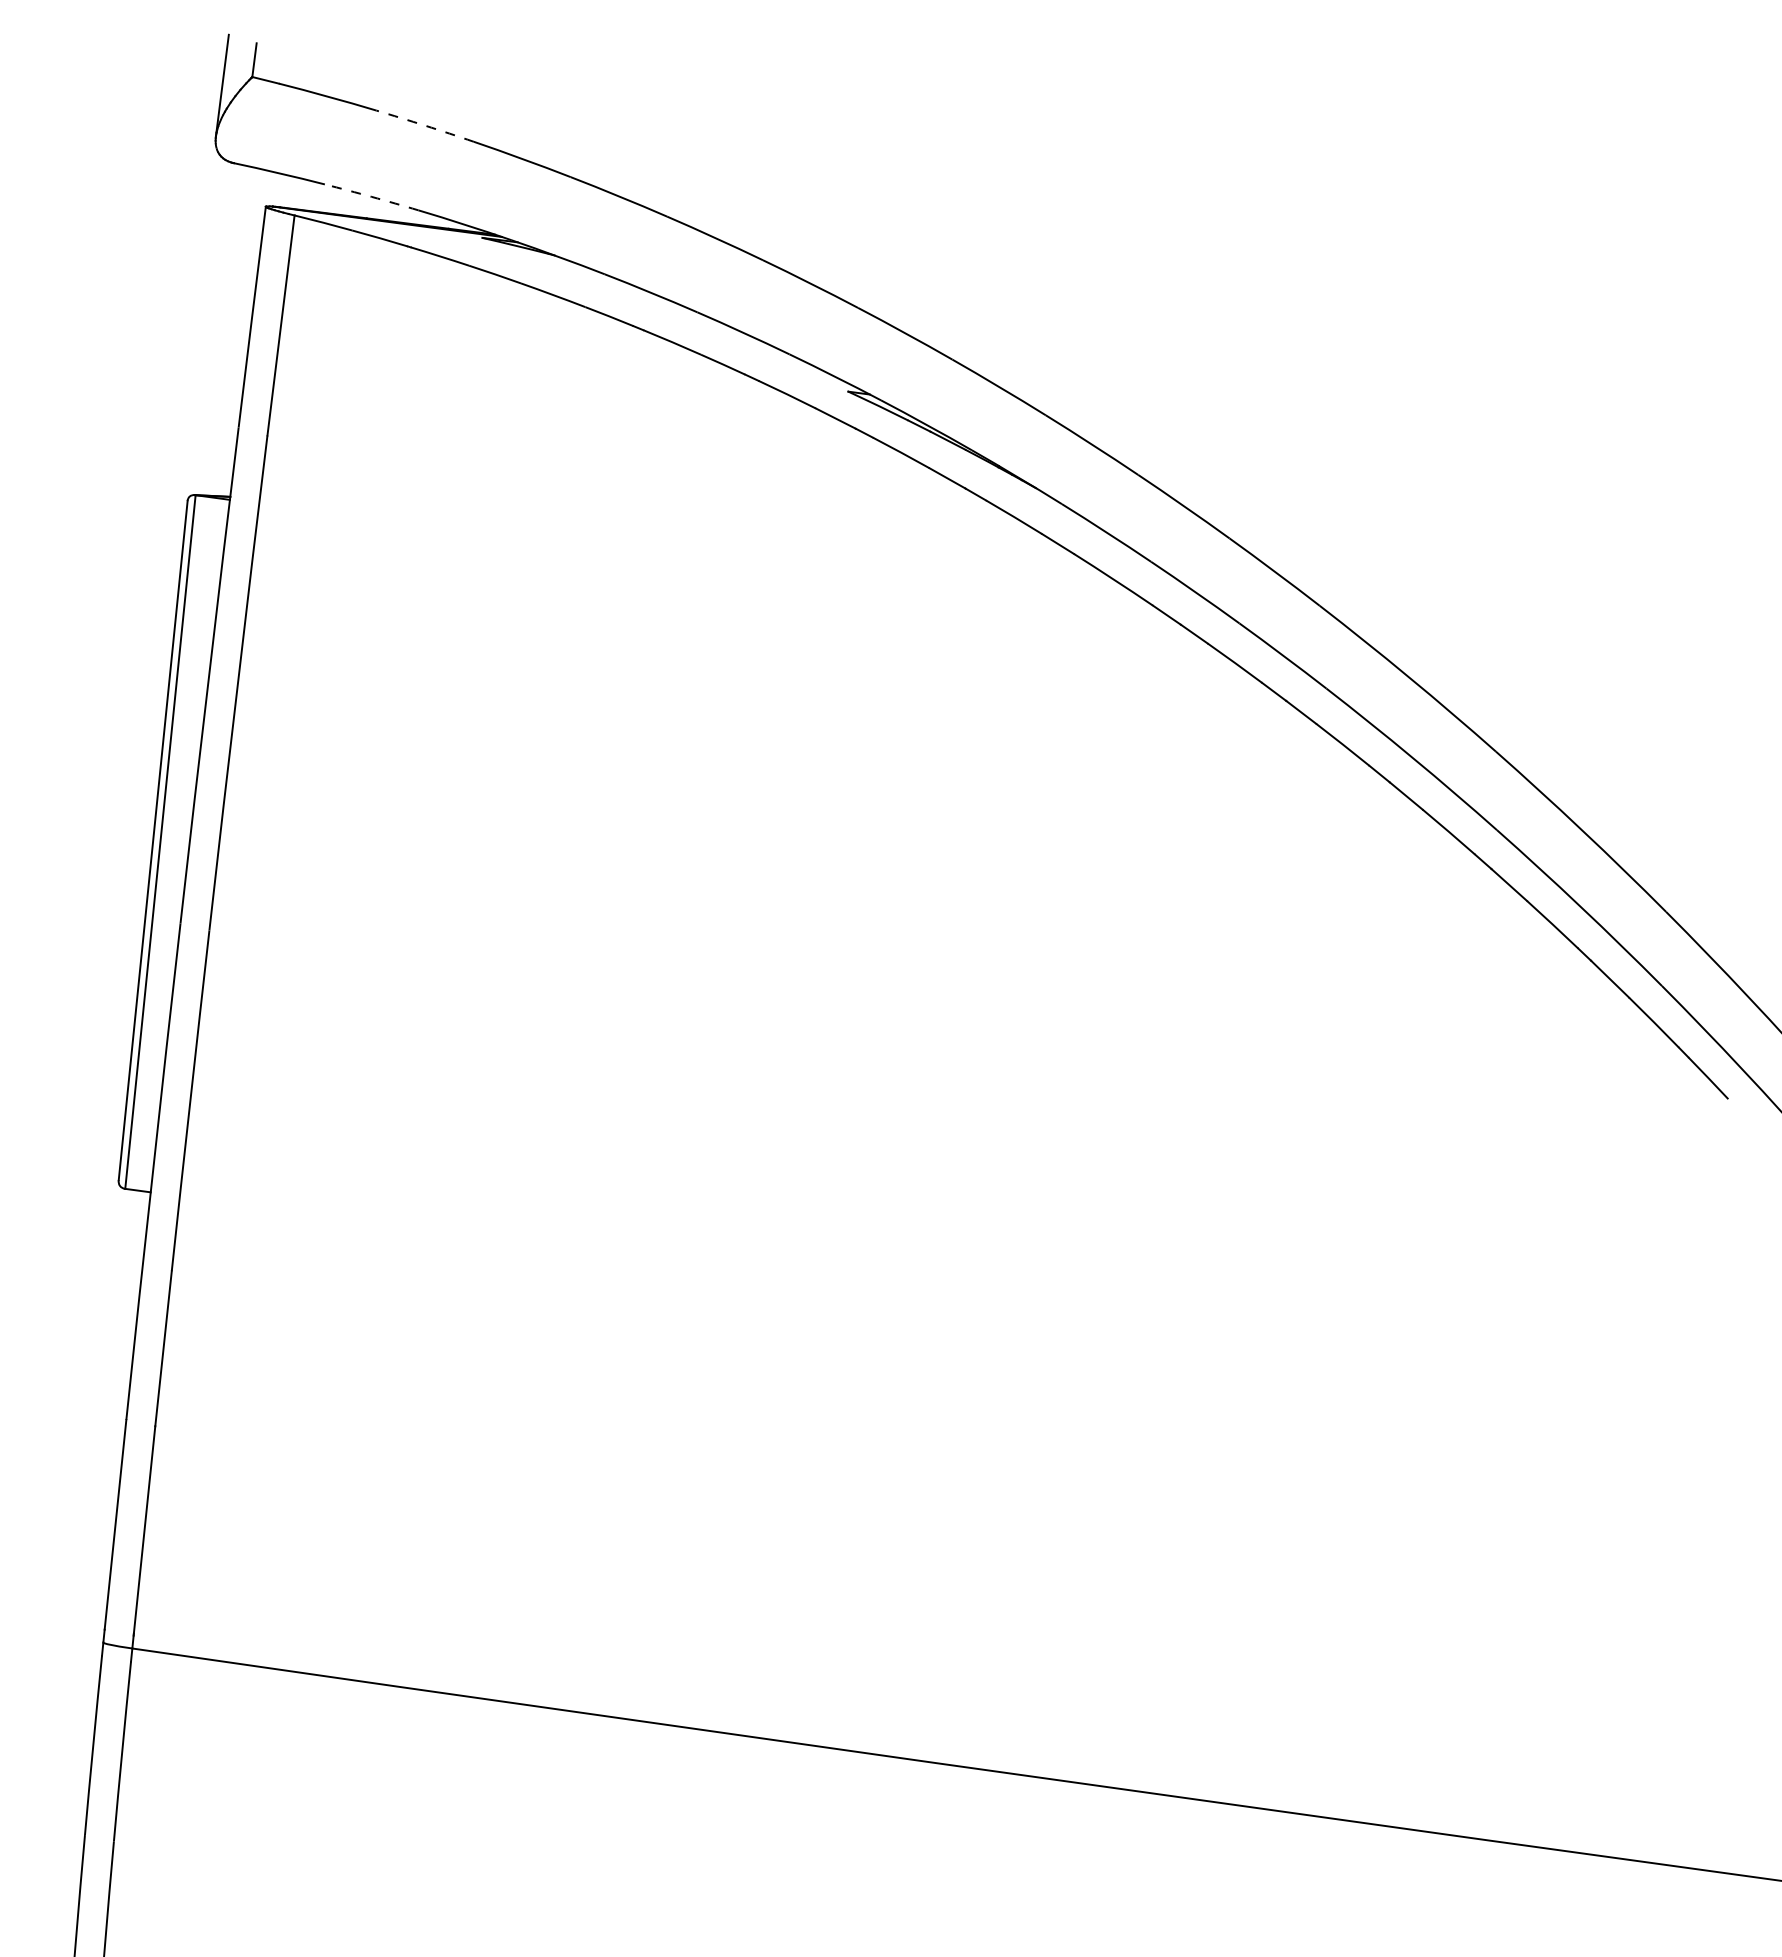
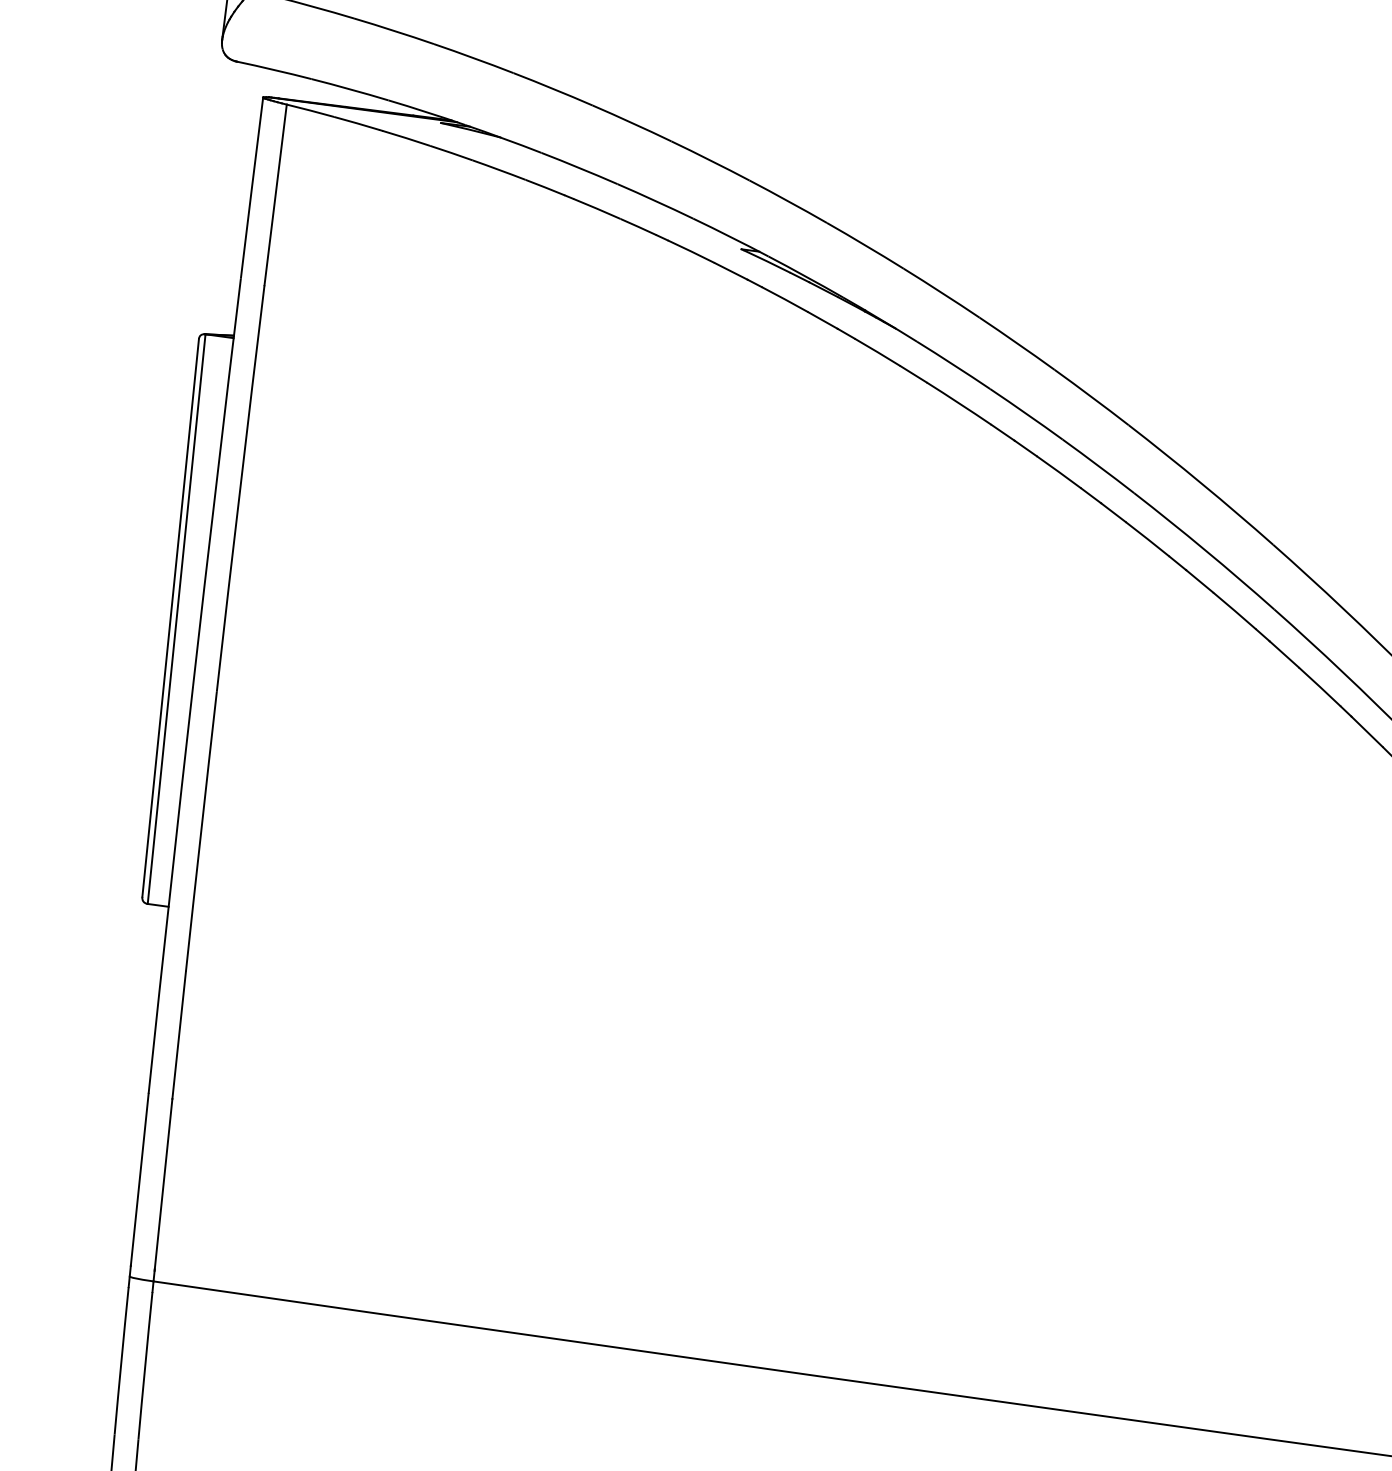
arc: (425, 125) -> (394, 30), dashed -> solid
arc: (371, 196) -> (349, 89), dashed -> solid

